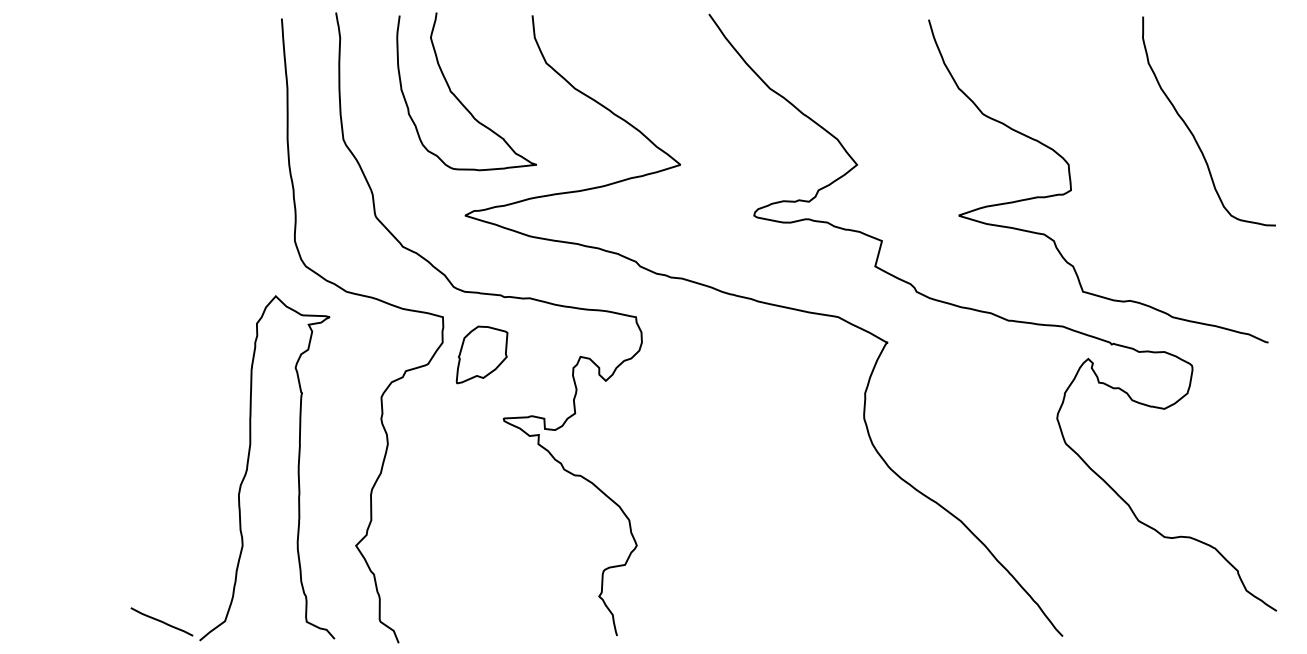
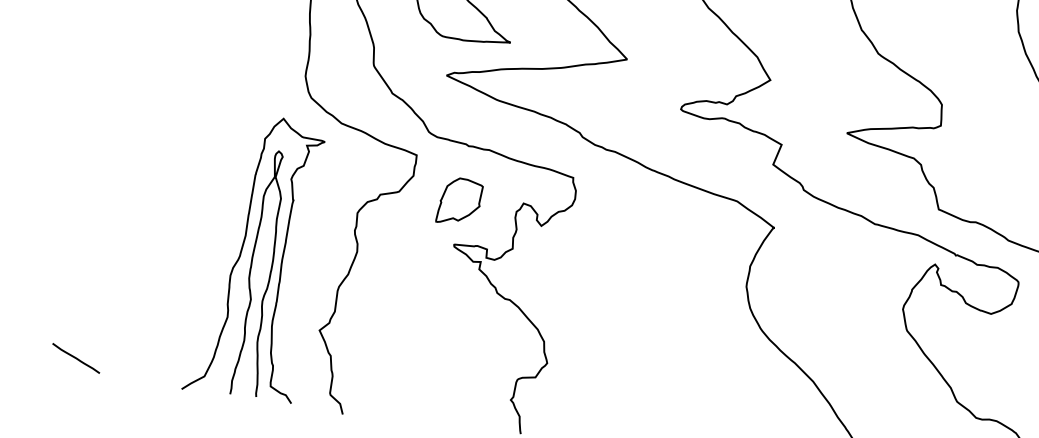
part: (481, 354) -> (459, 201), moved
curve: (285, 488) -> (269, 275), added
line: (161, 621) -> (75, 358), moved

